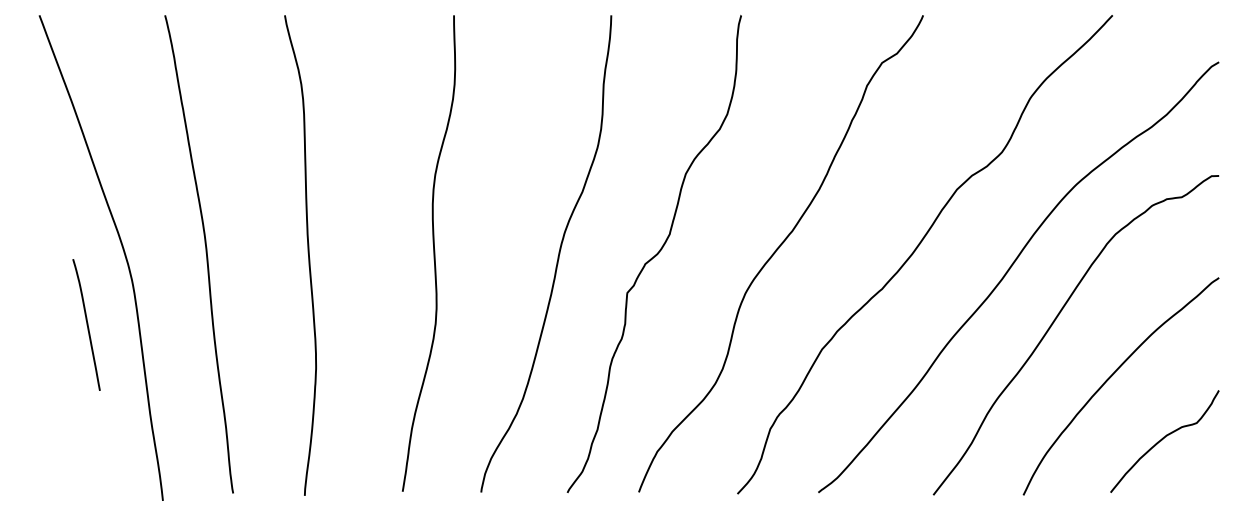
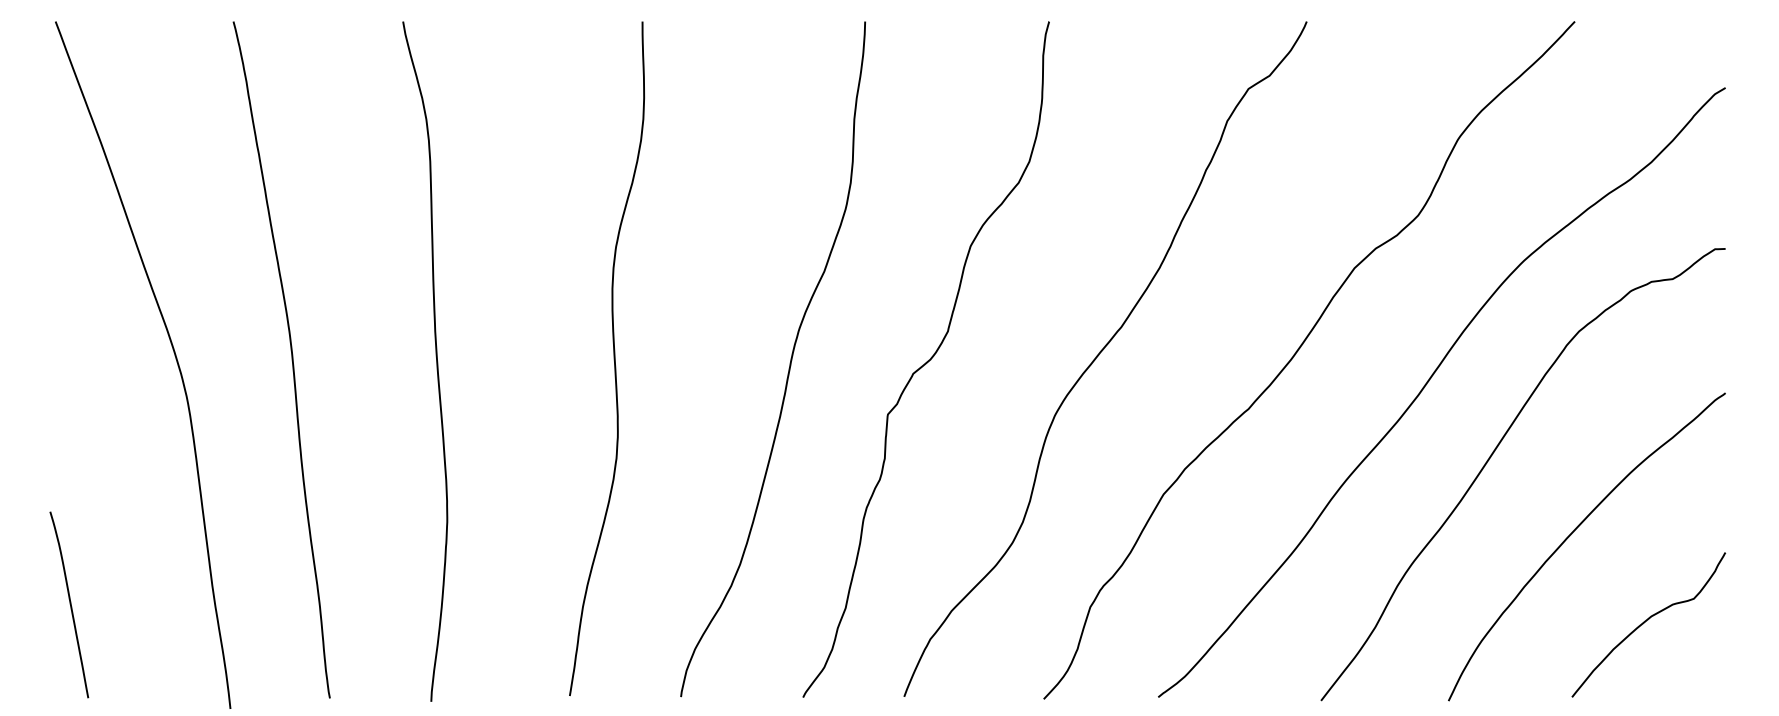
curve: (86, 324) -> (69, 604), moved

